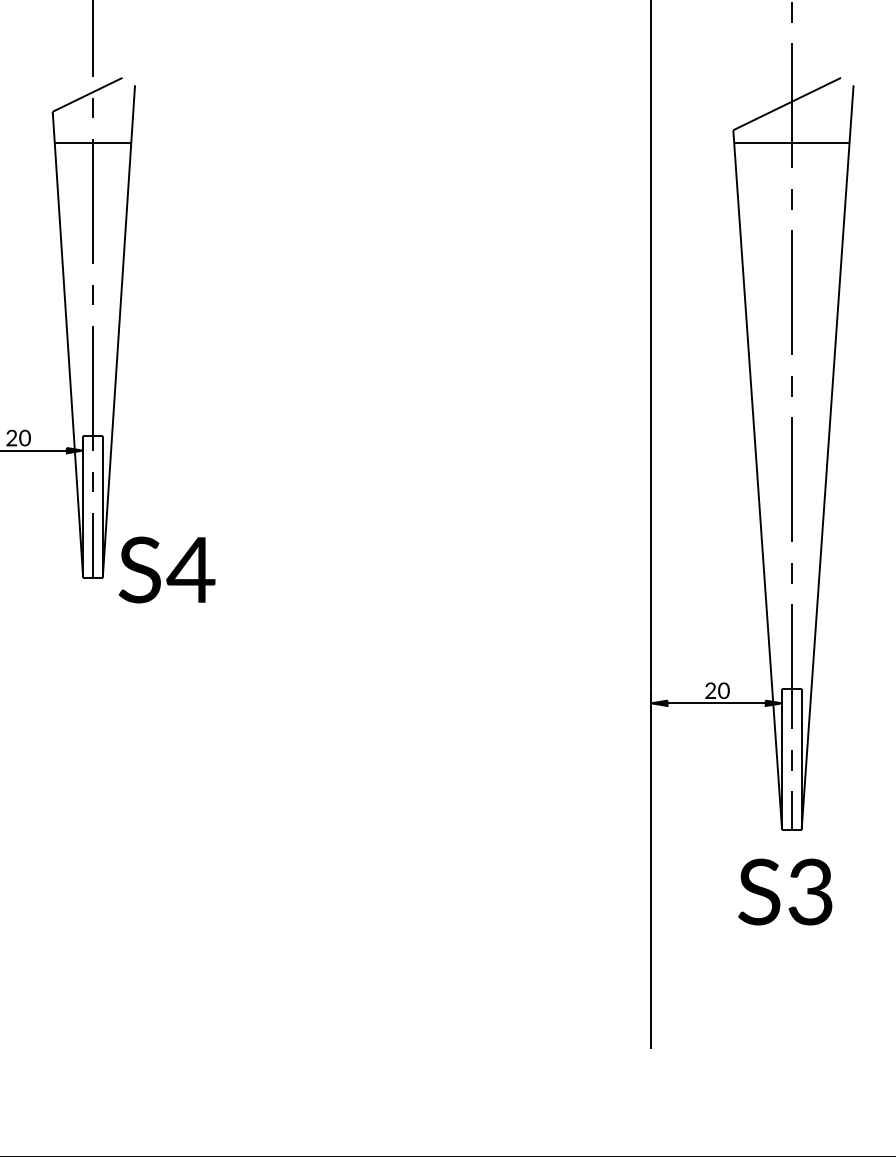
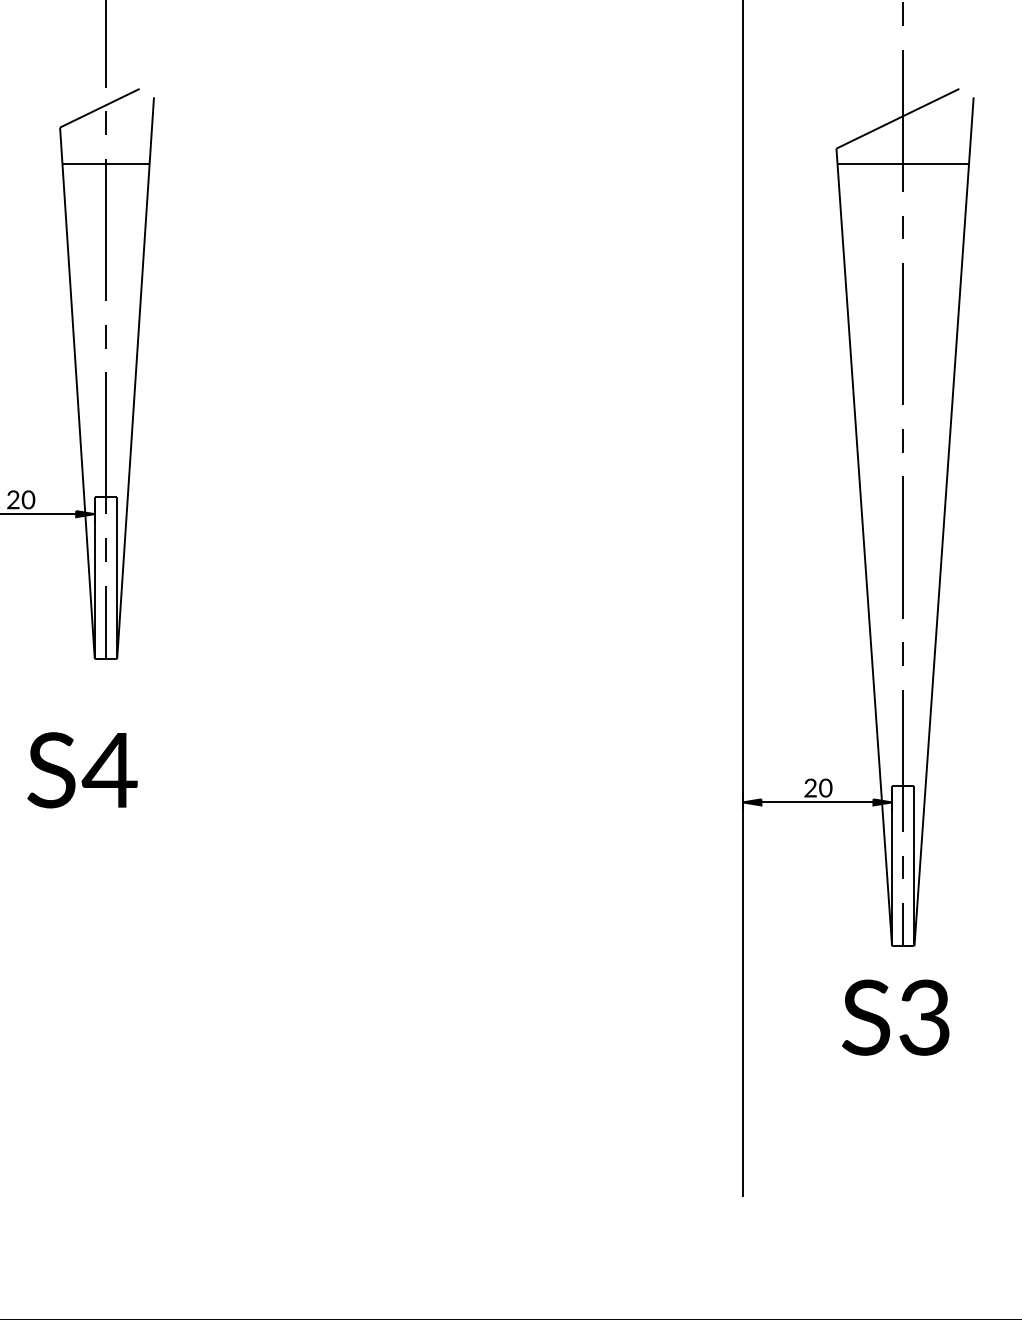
part: (167, 570) -> (82, 770), moved

